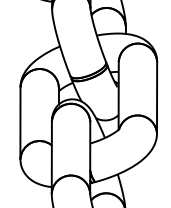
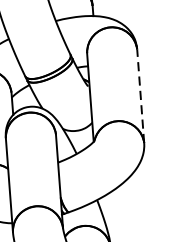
line: (157, 97) -> (141, 95), solid -> dashed

